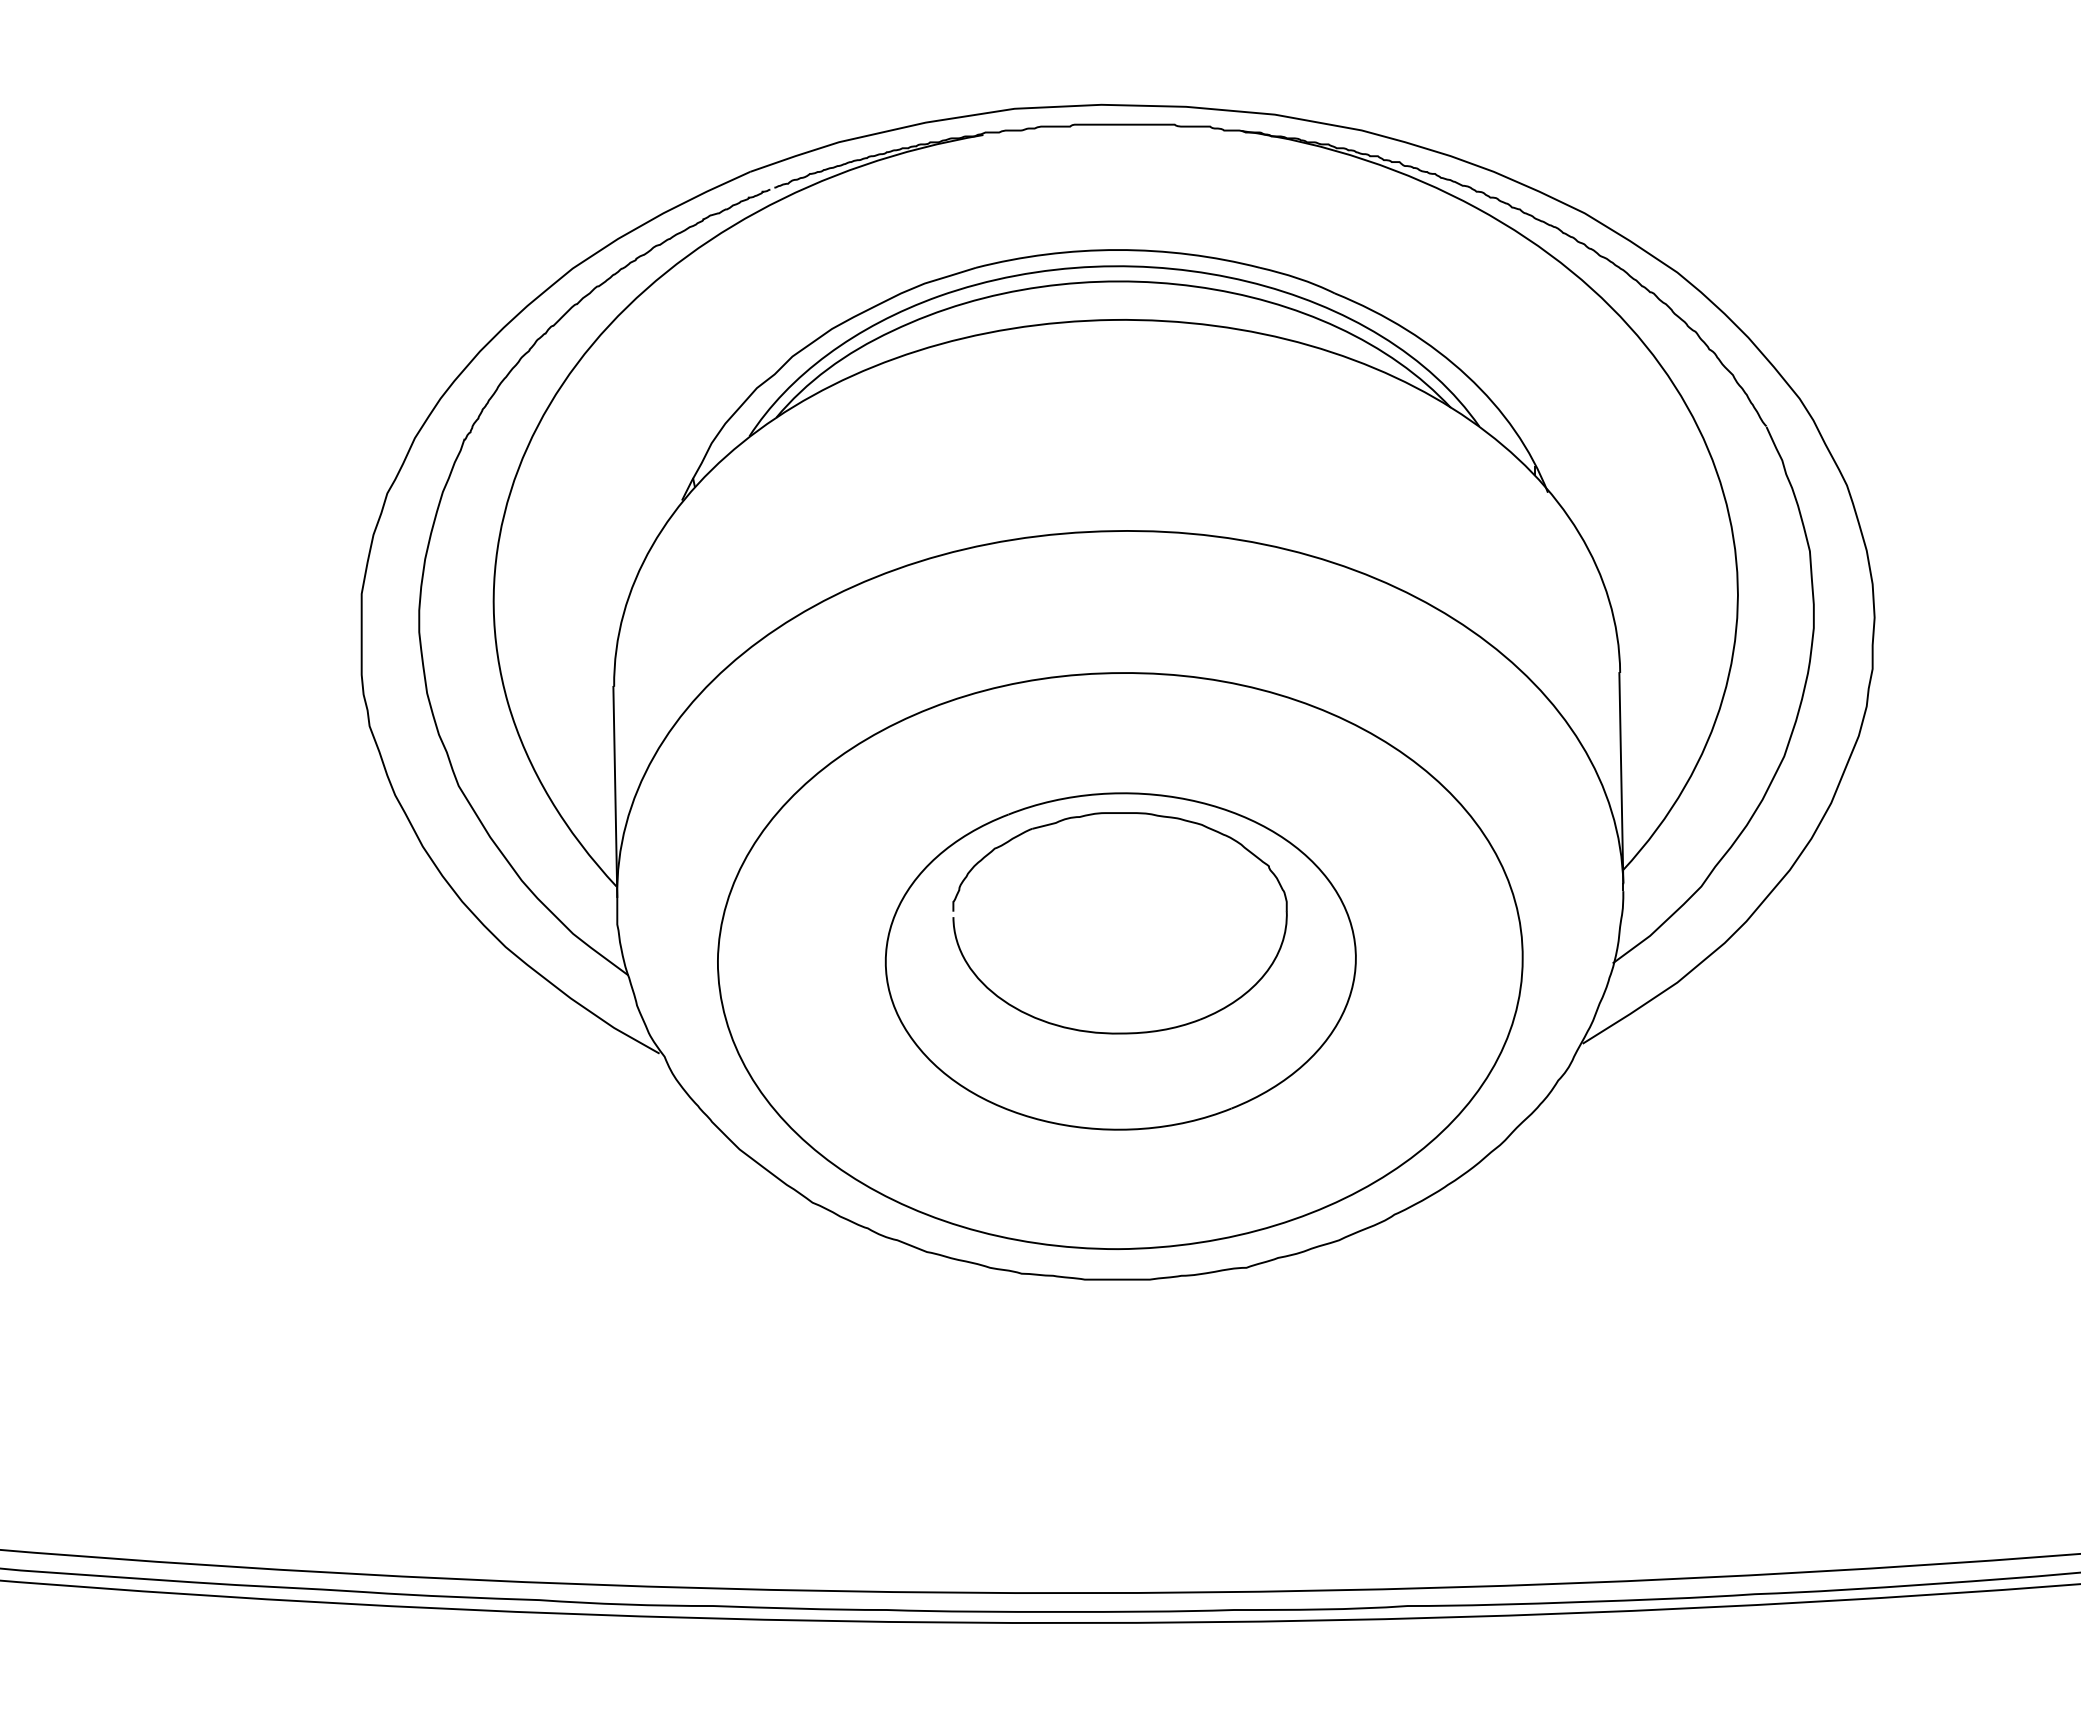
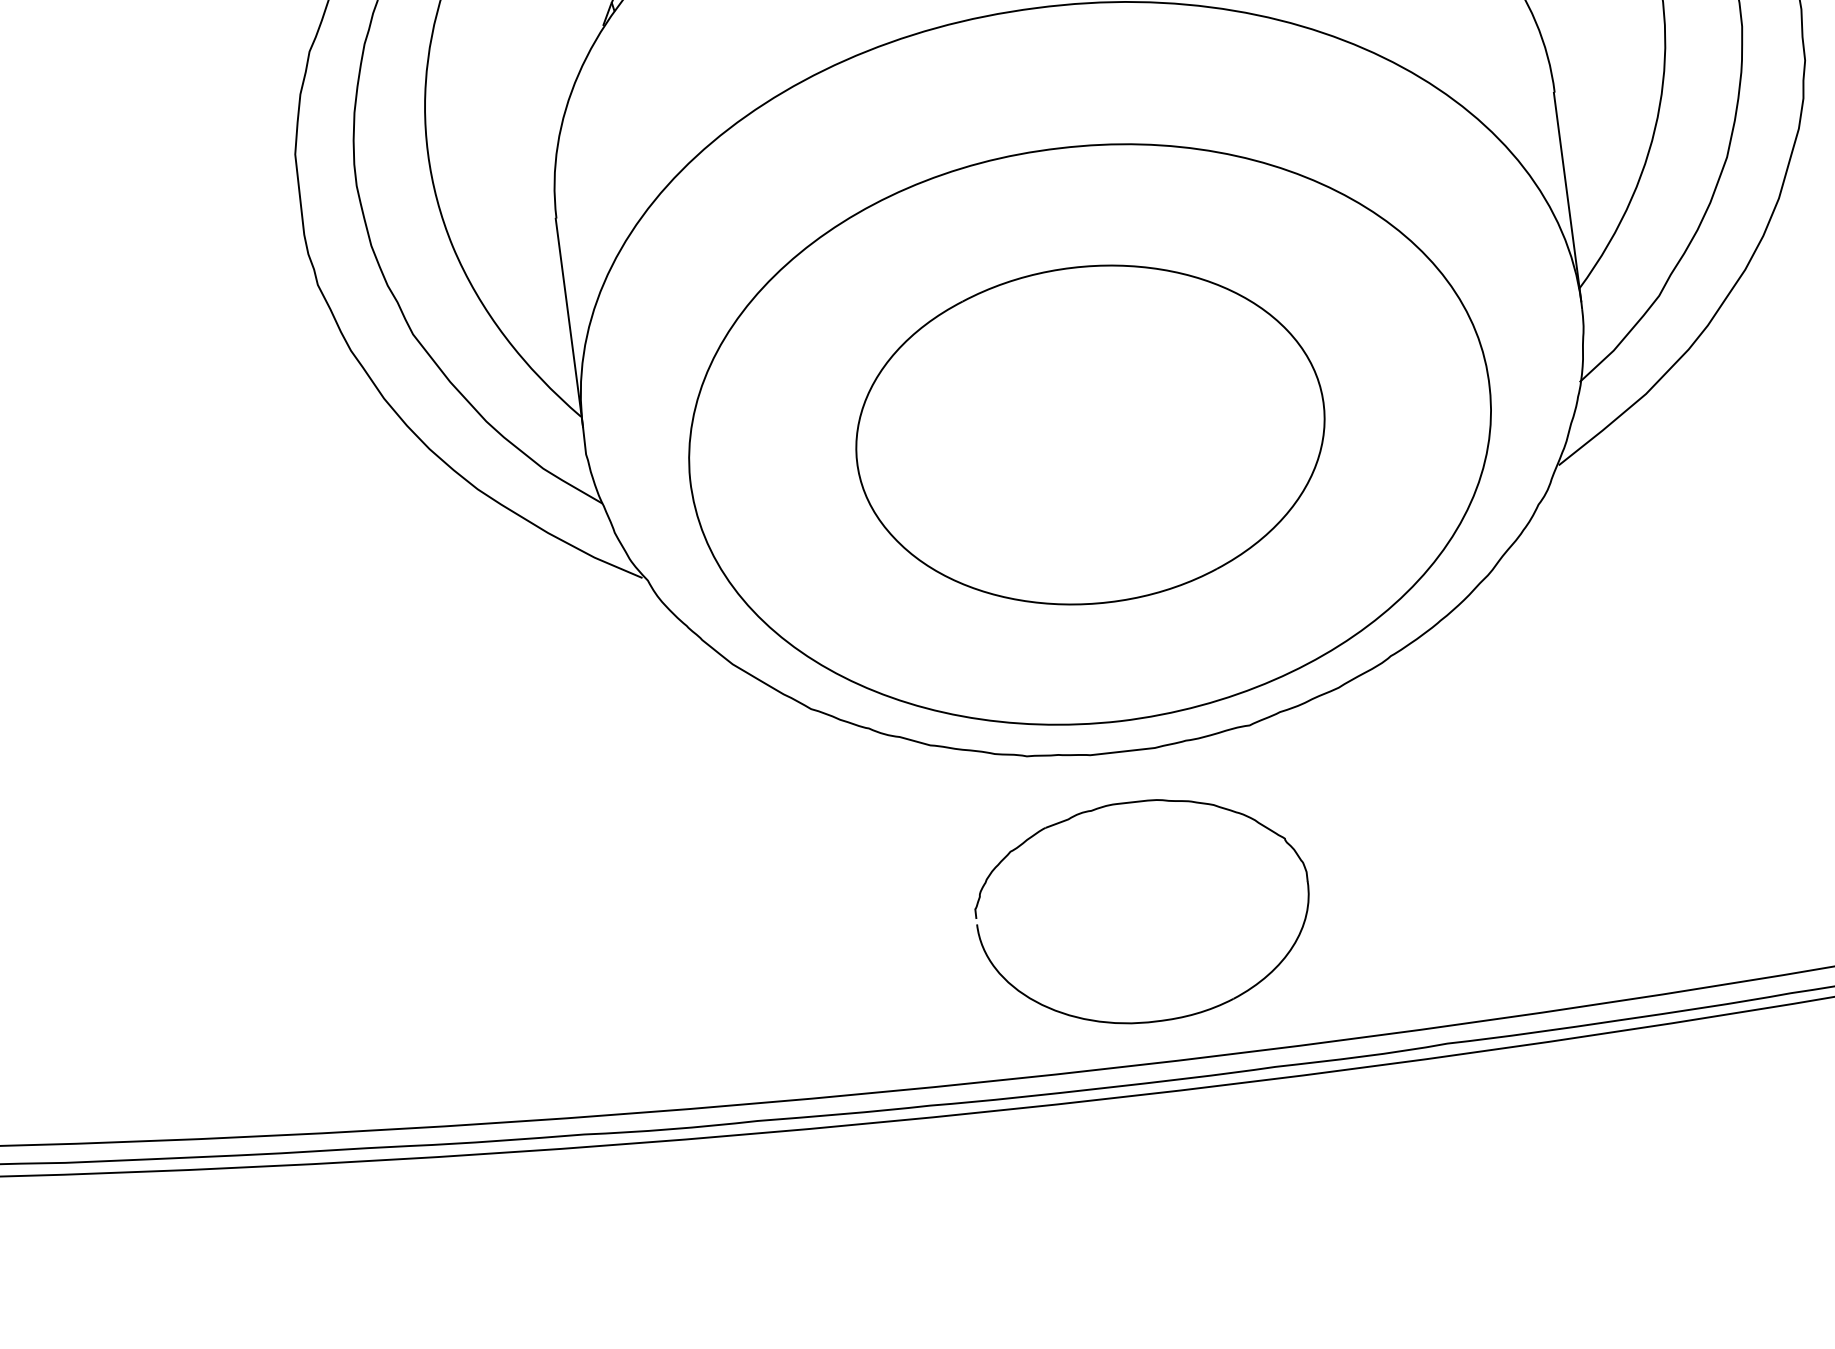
part: (1119, 1032) -> (1154, 1020), moved

